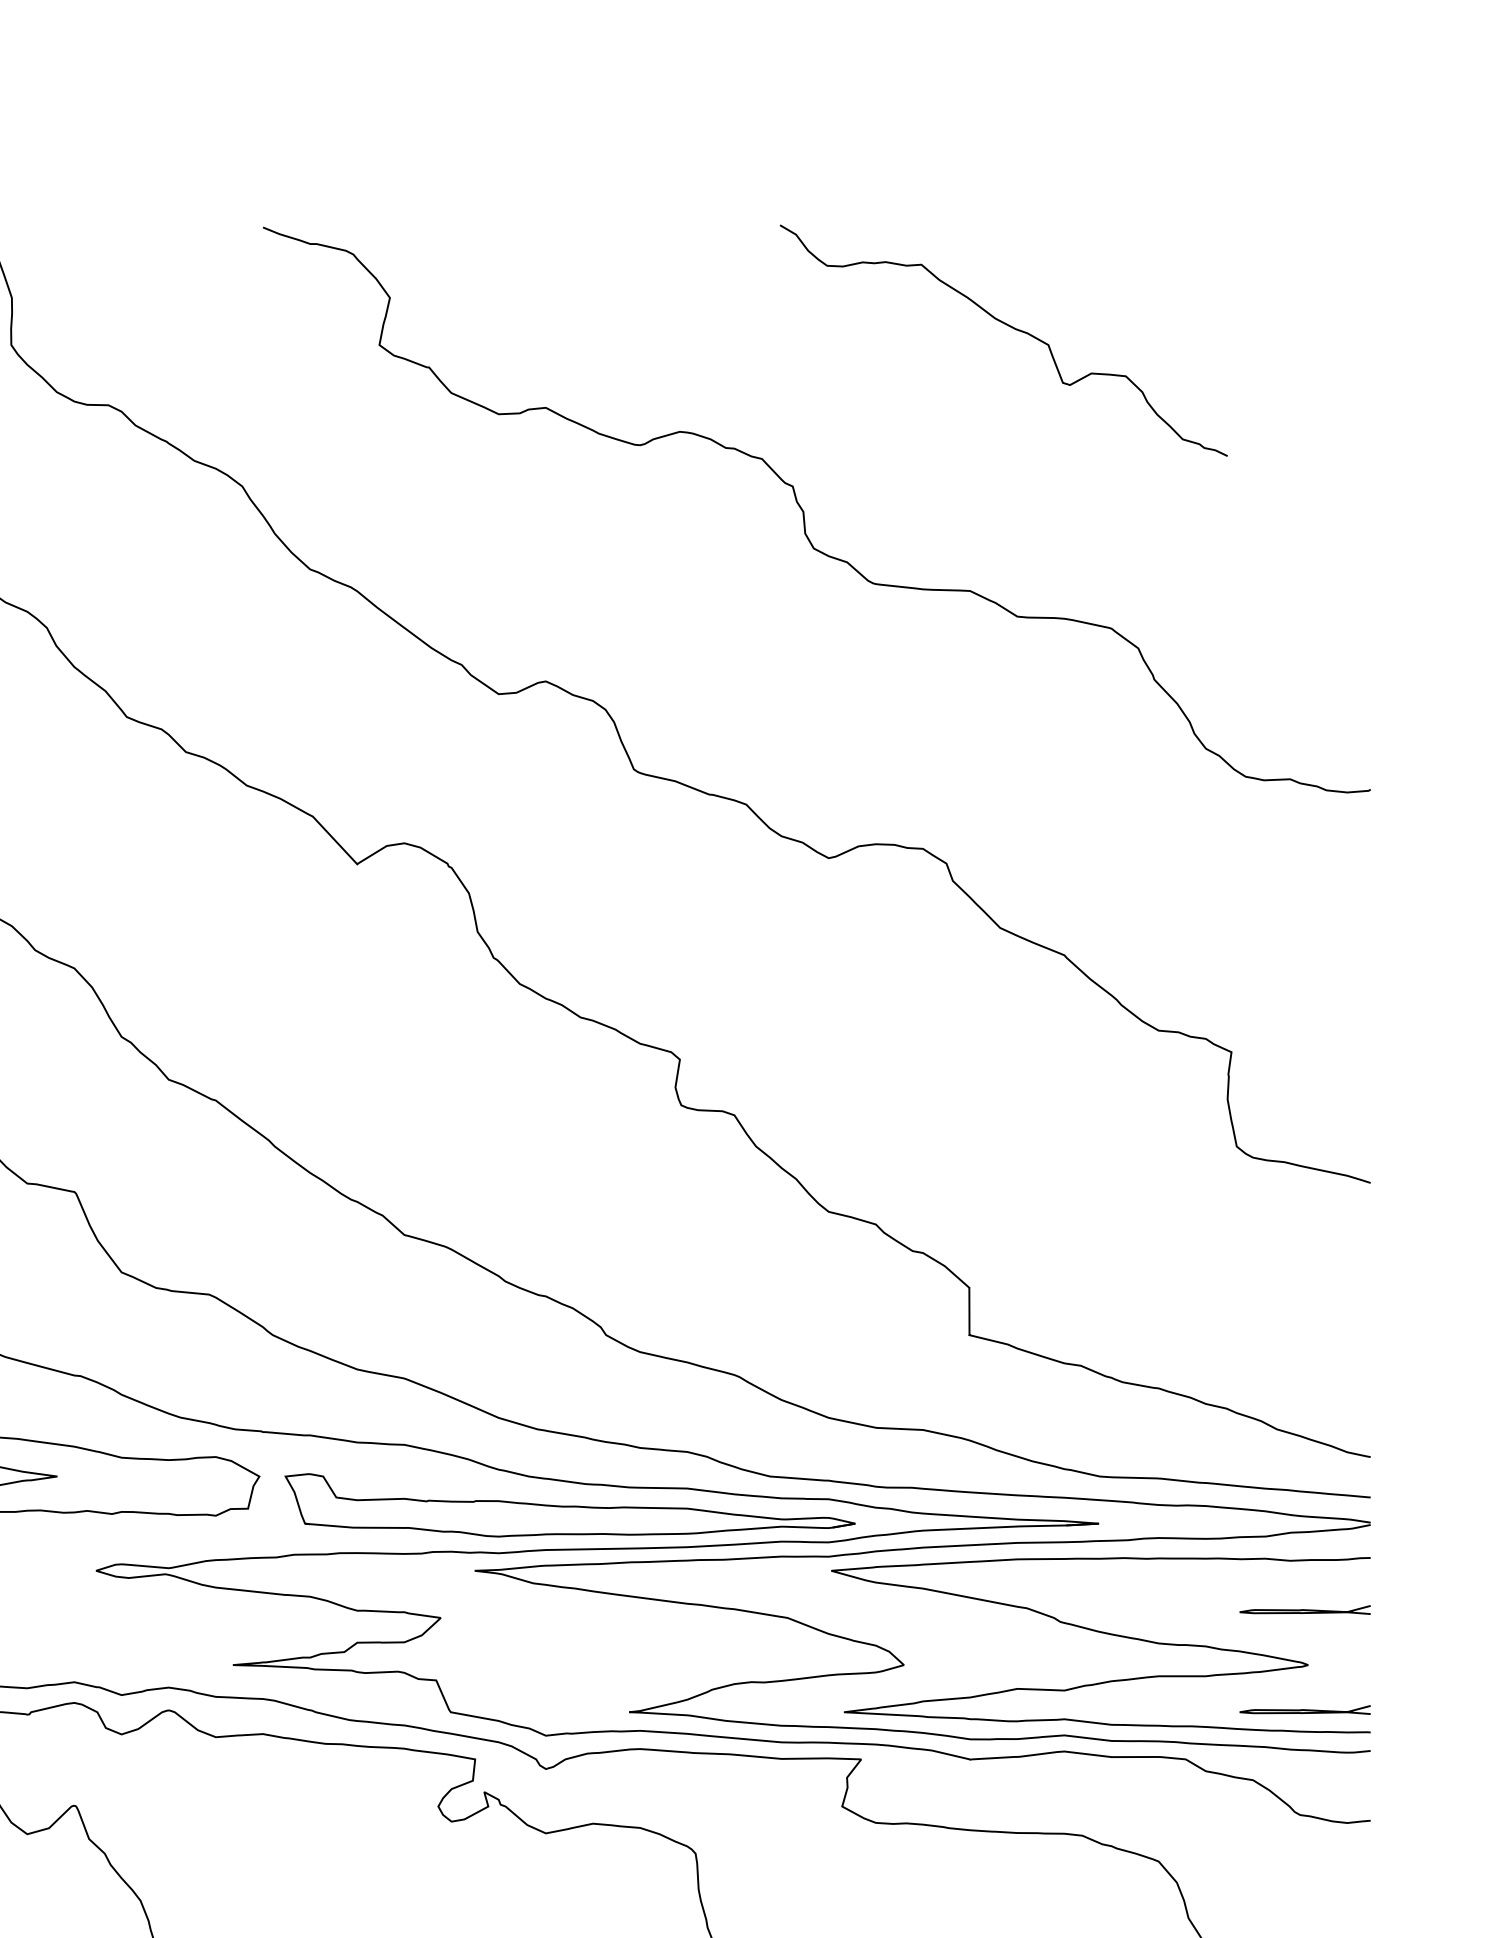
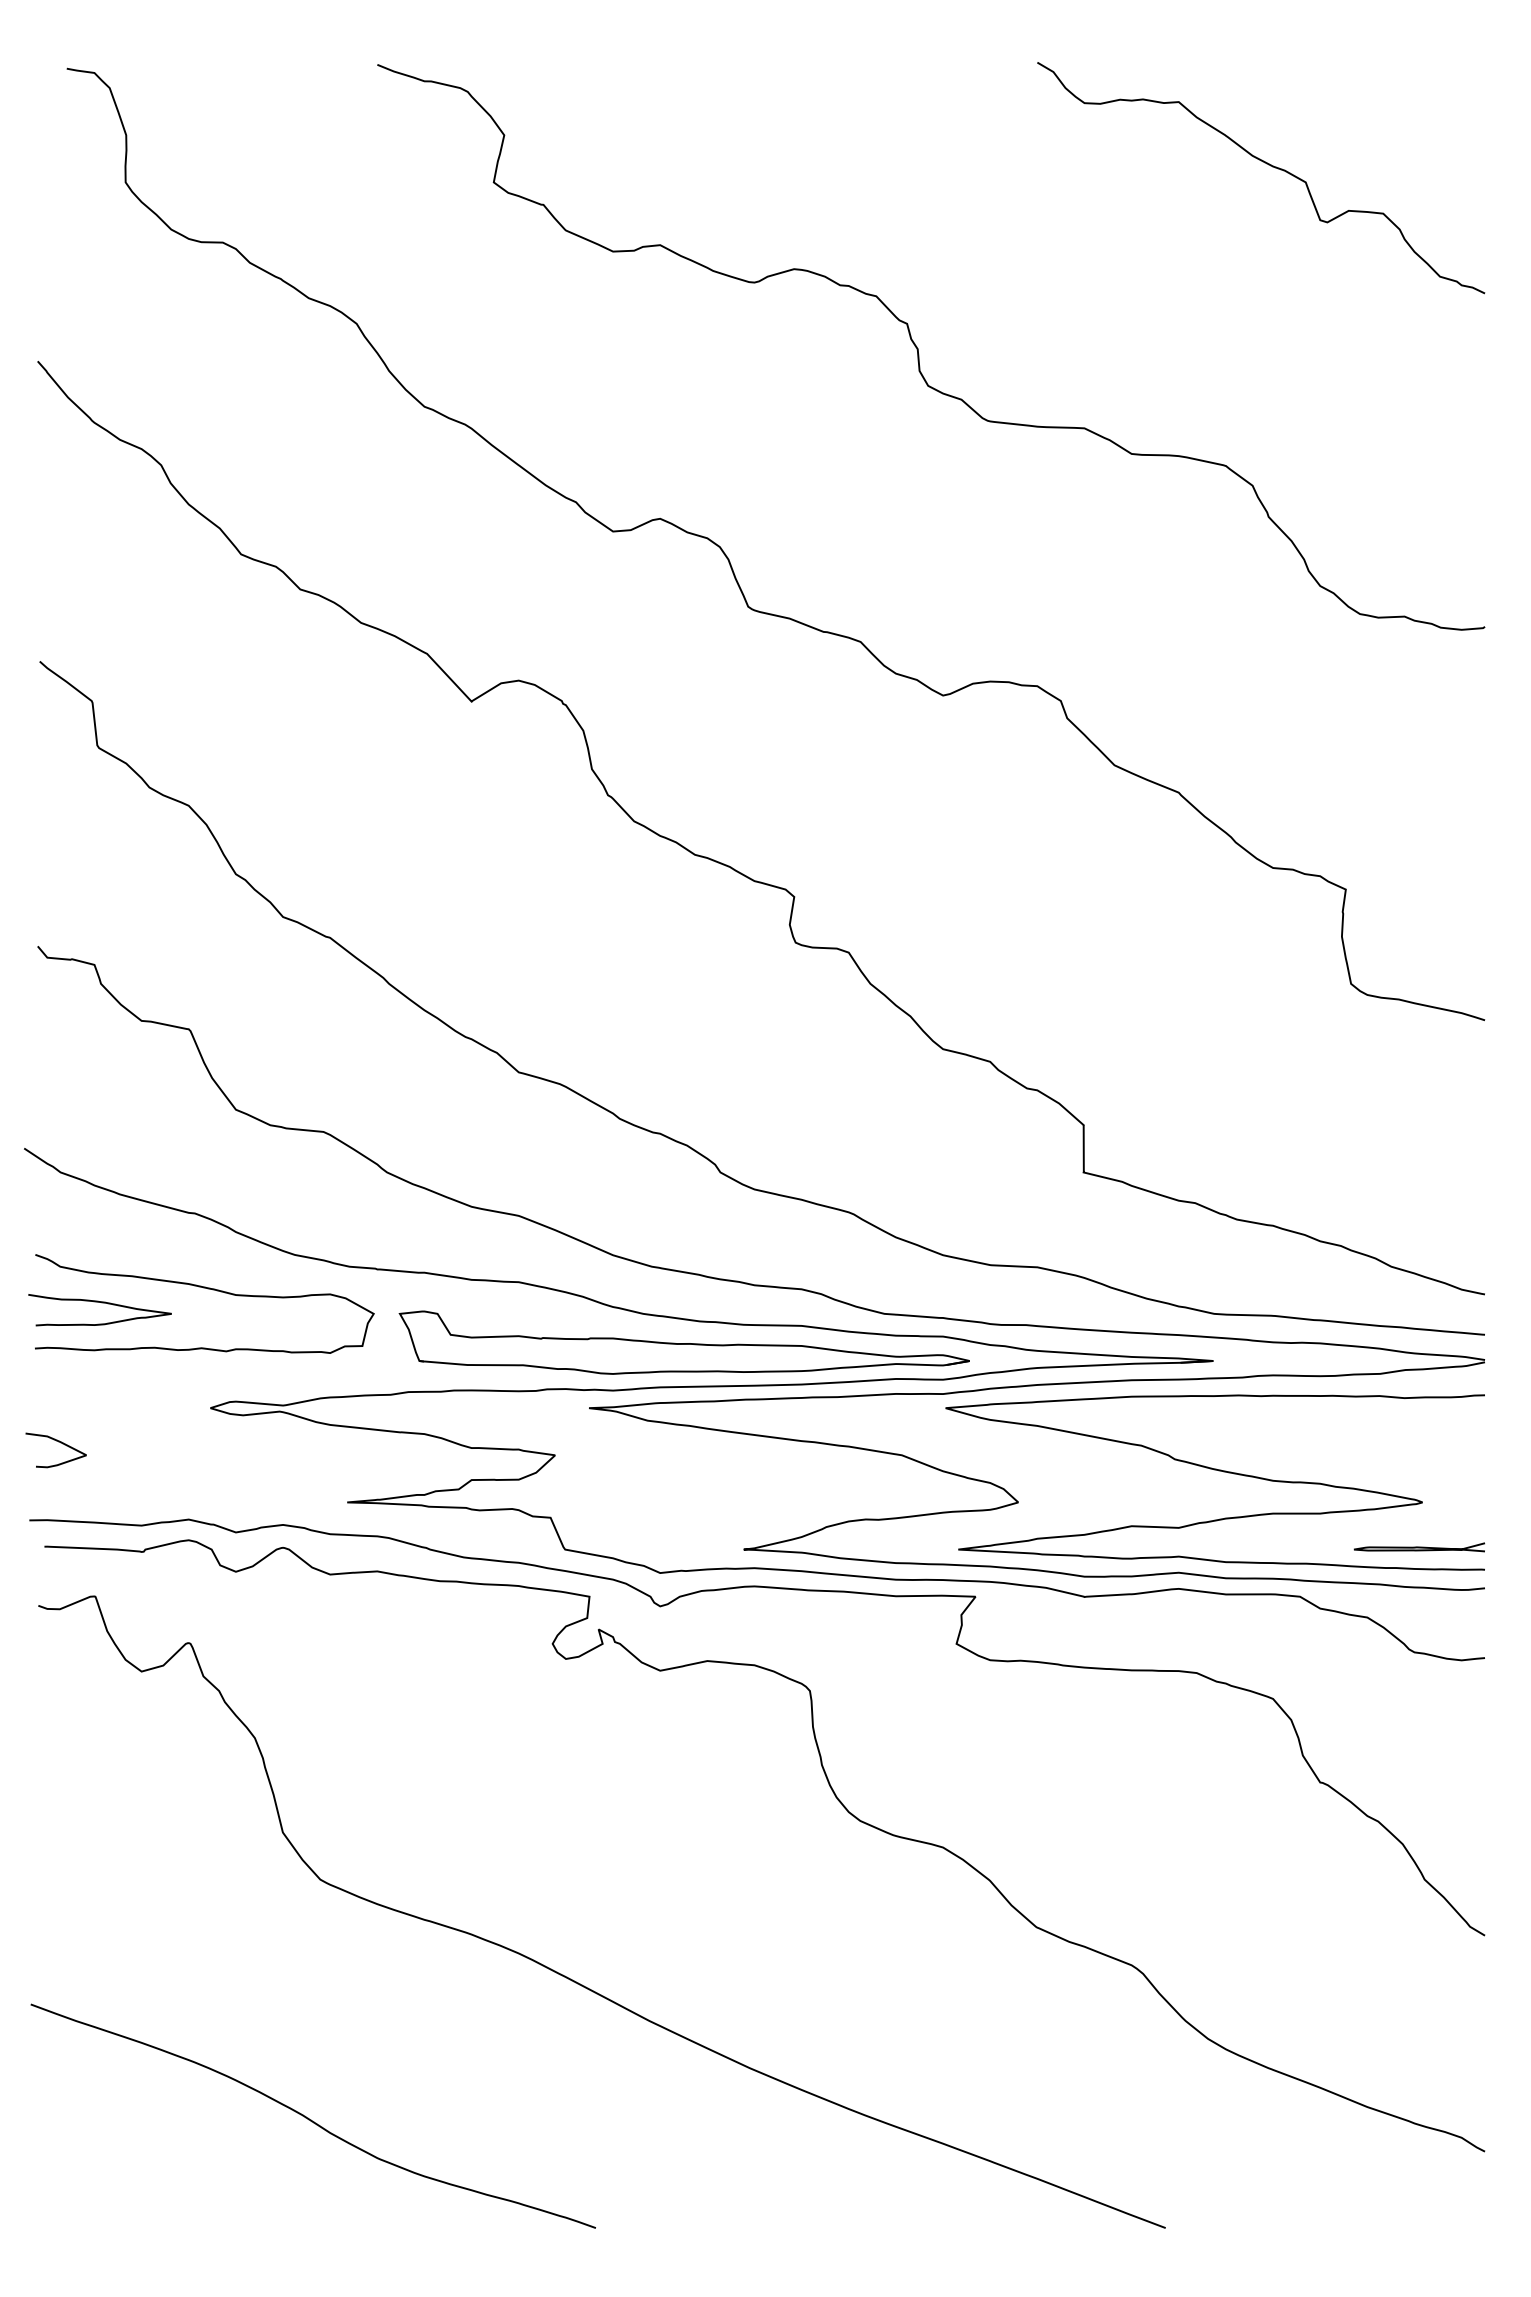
curve: (1011, 328) -> (1268, 165), moved
curve: (1304, 1610) -> (1418, 1447), removed

